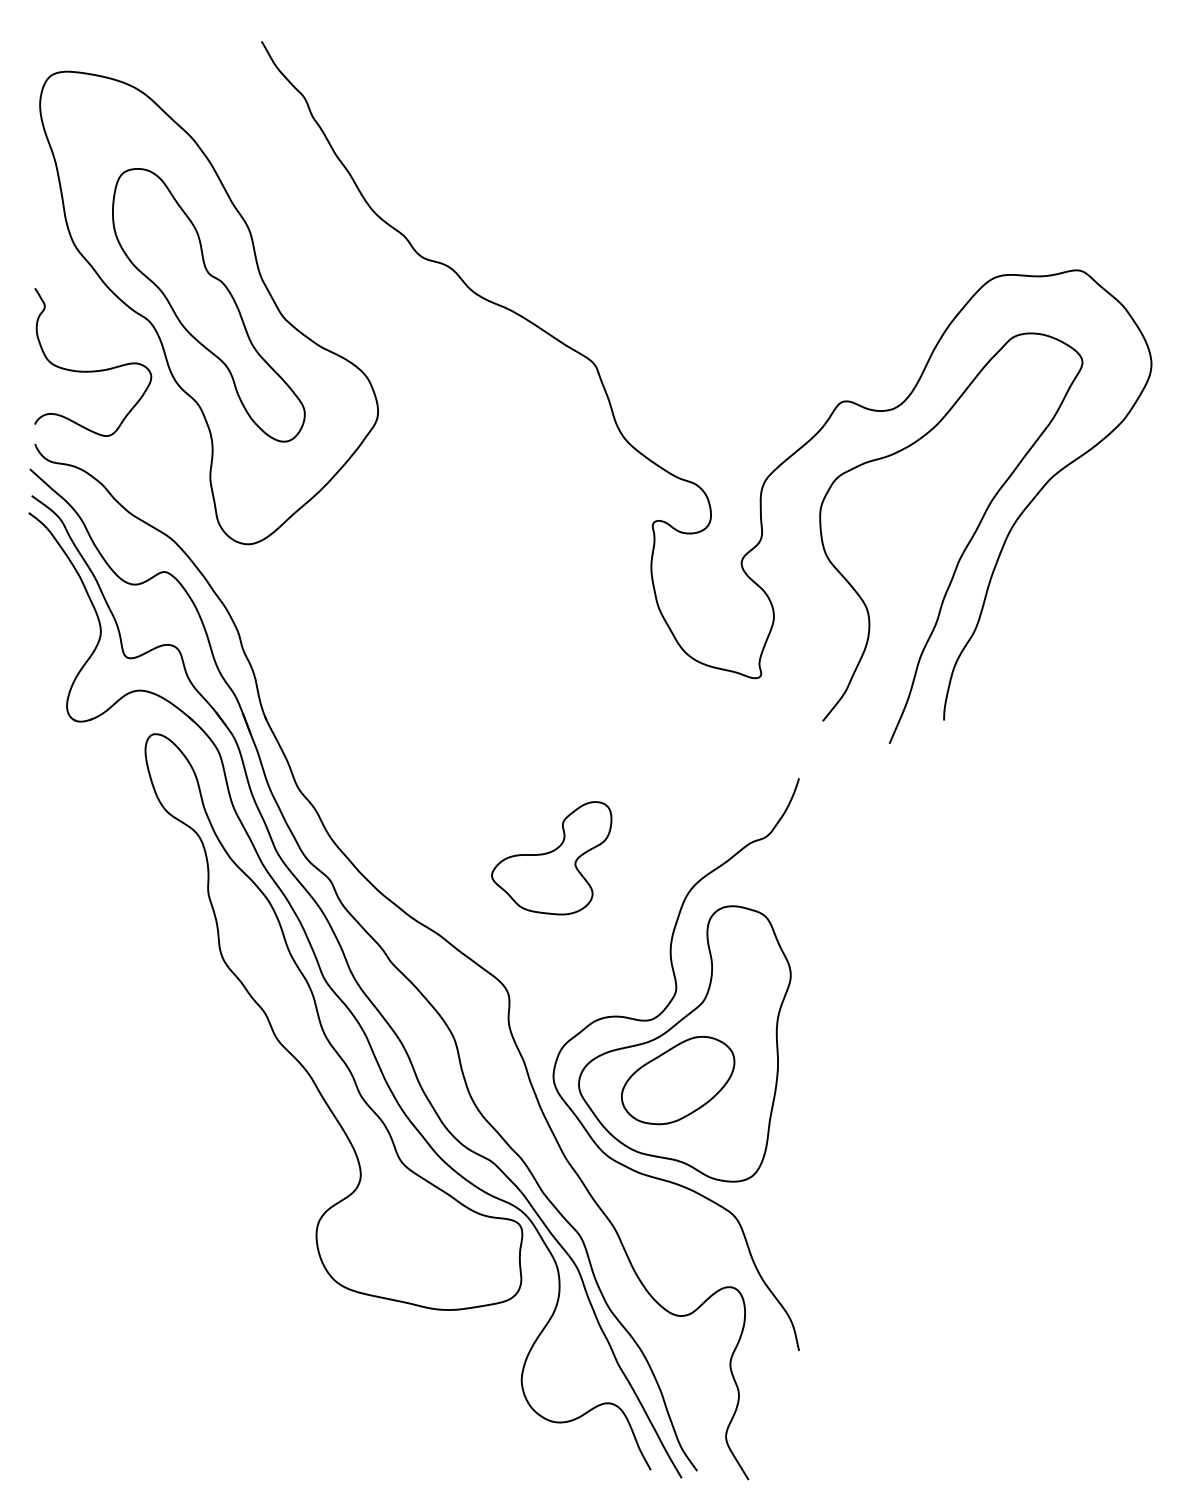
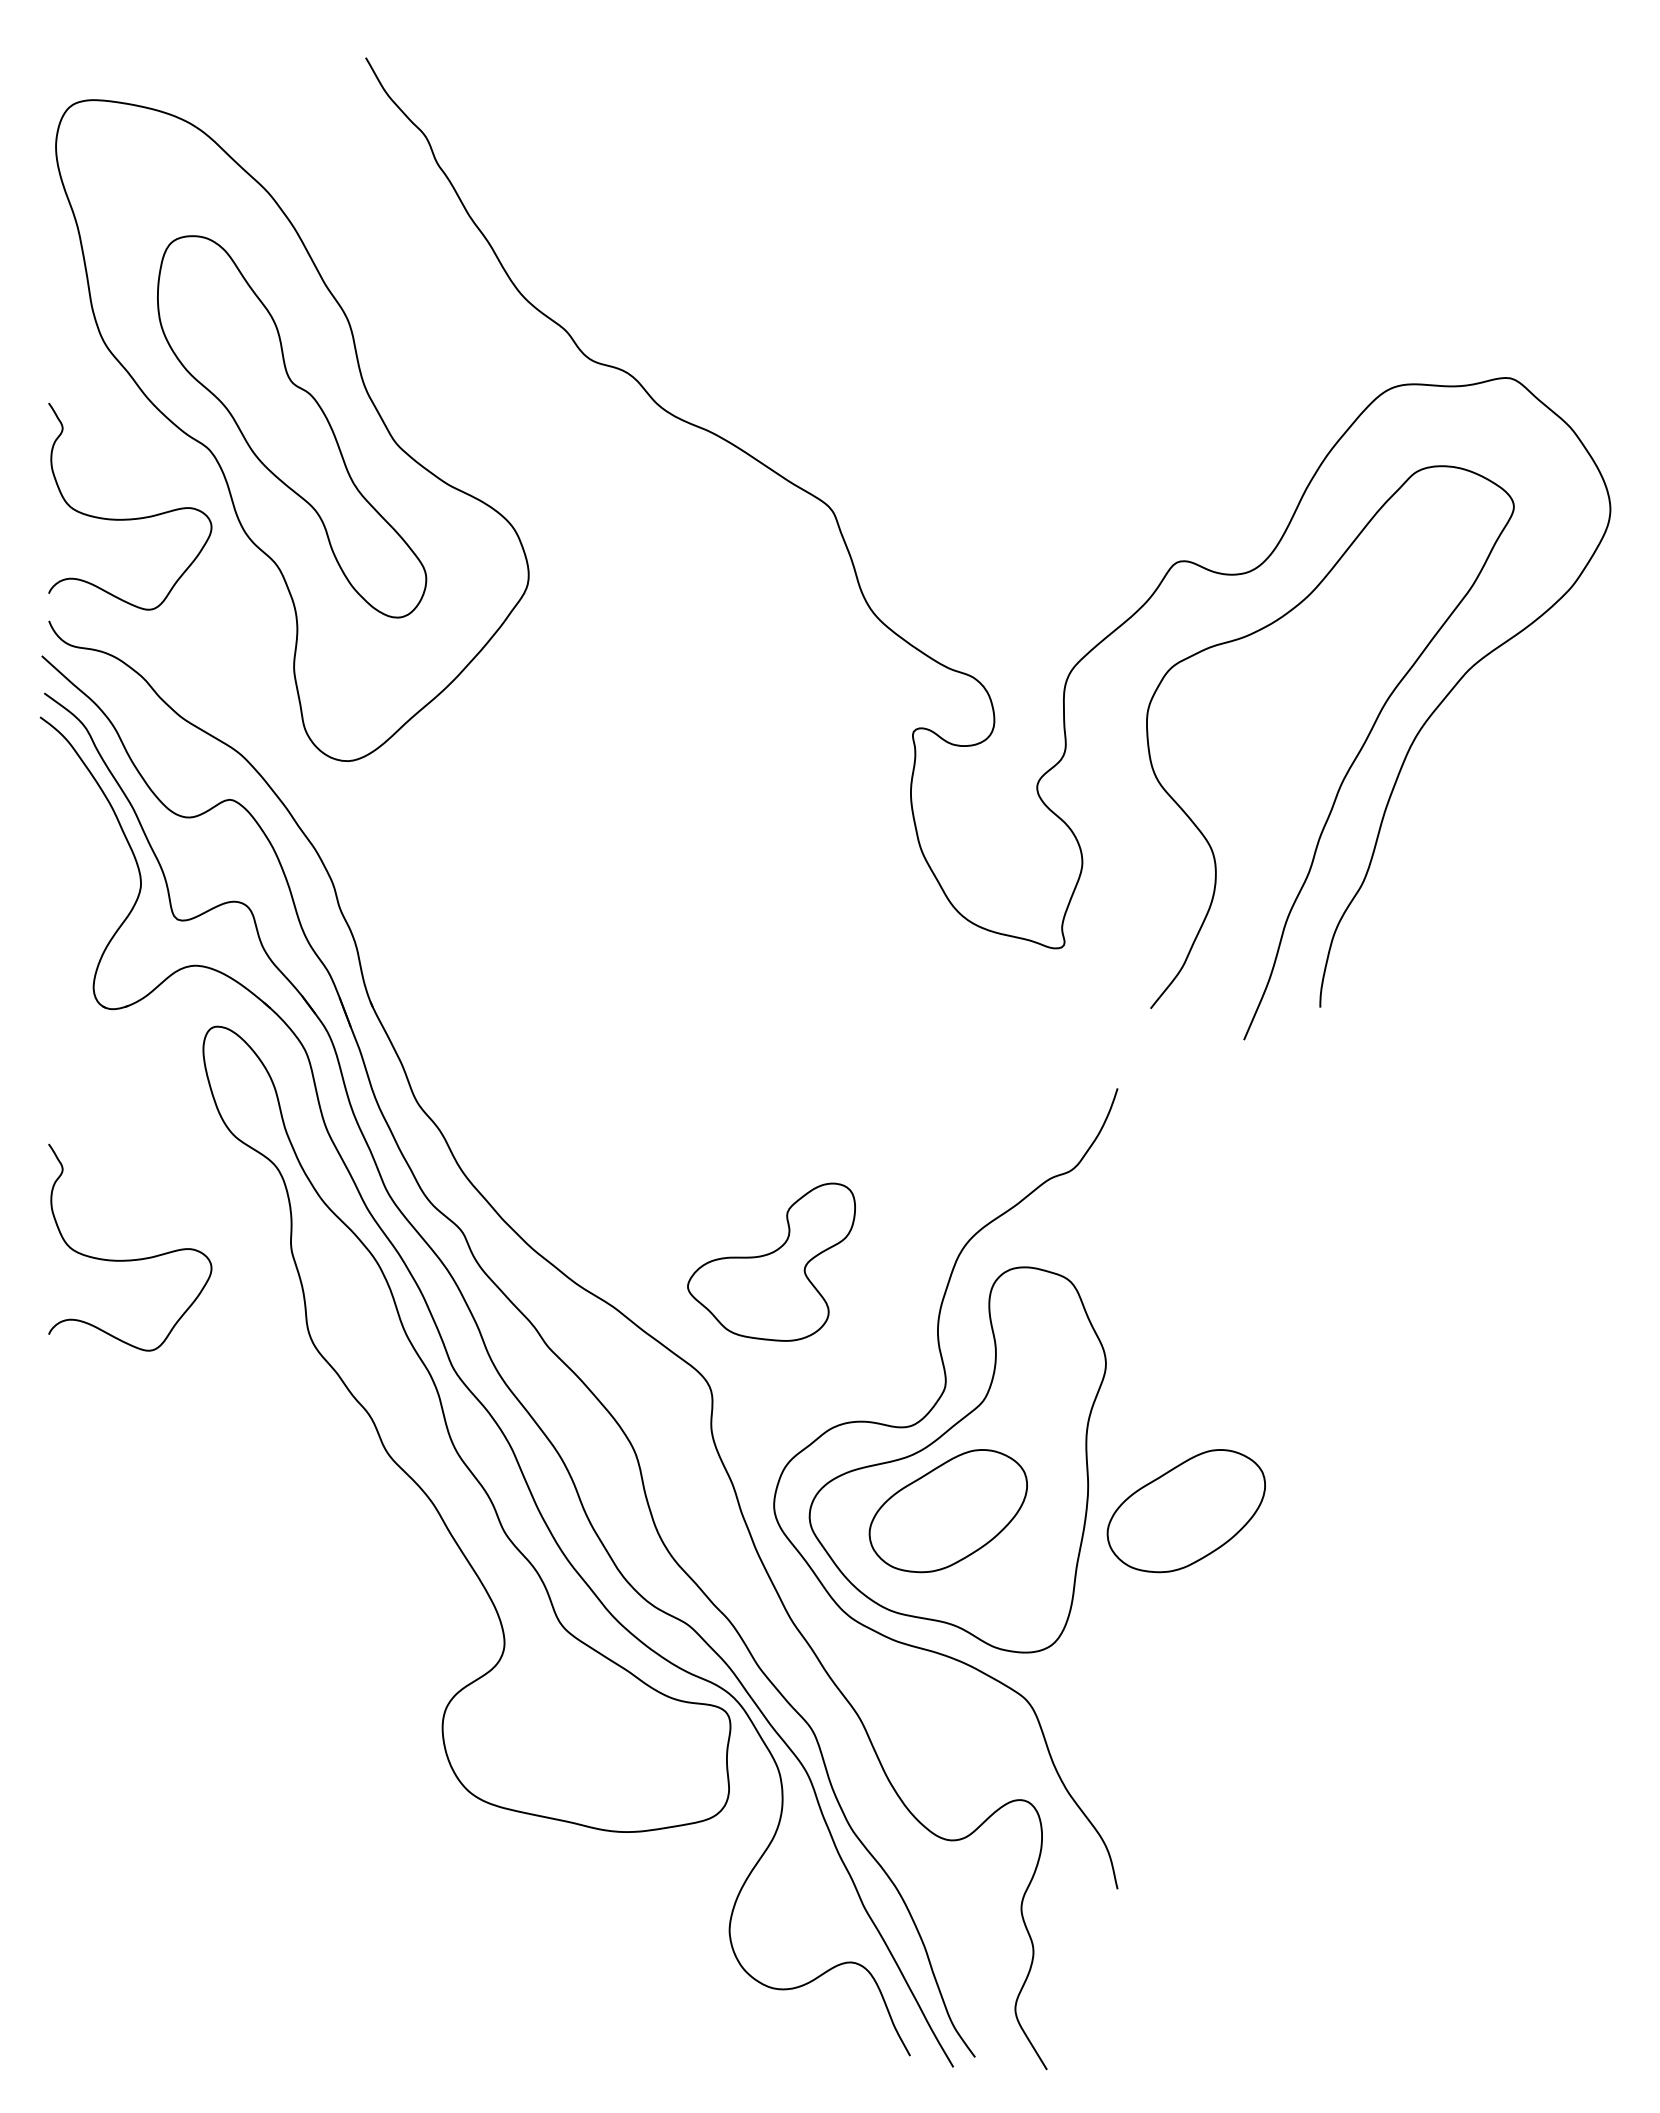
part: (551, 857) -> (771, 1261), moved
curve: (93, 900) -> (130, 1259), added
part: (847, 1080) -> (1185, 1511), added

